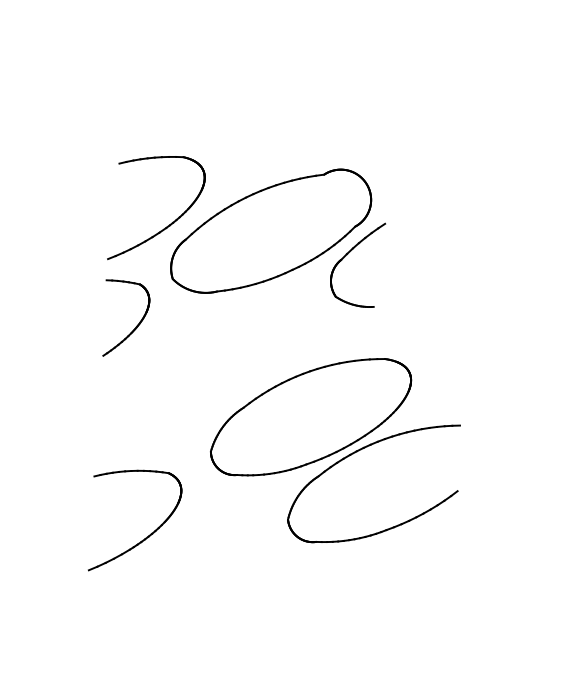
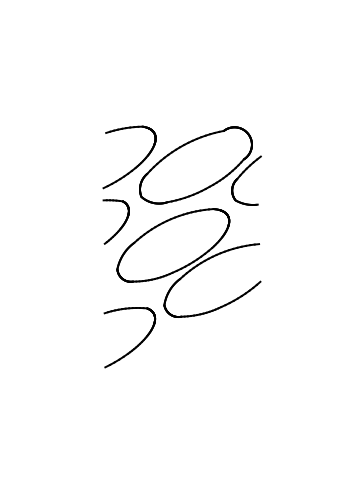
part: (335, 448) -> (188, 262), moved

